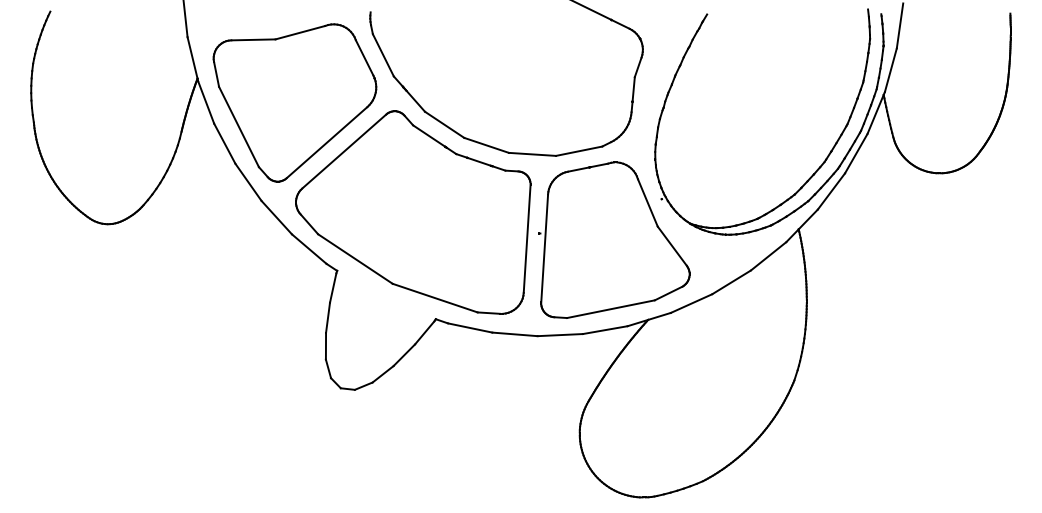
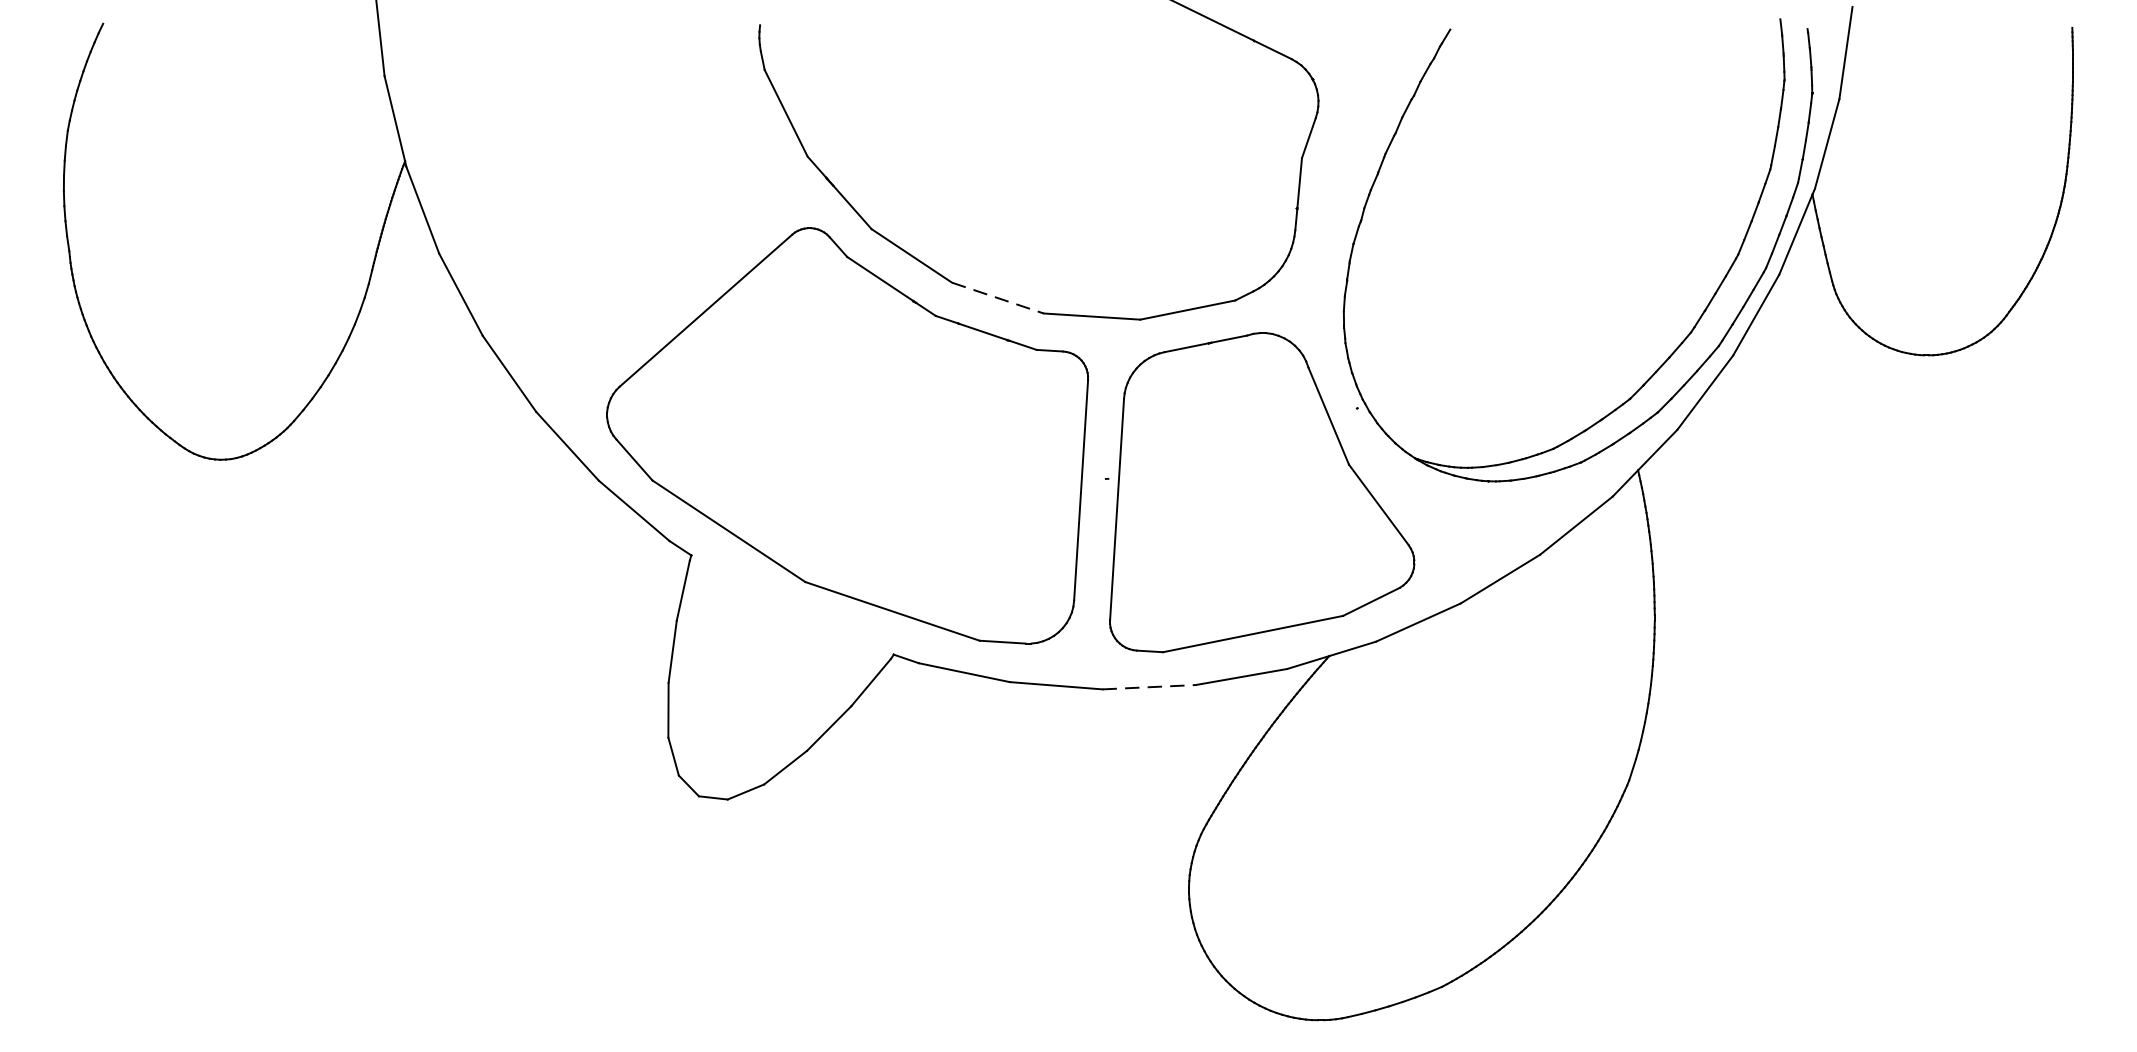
part: (294, 102) -> (603, 210), removed
line: (486, 145) -> (997, 298), solid -> dashed
line: (560, 335) -> (1149, 688), solid -> dashed

